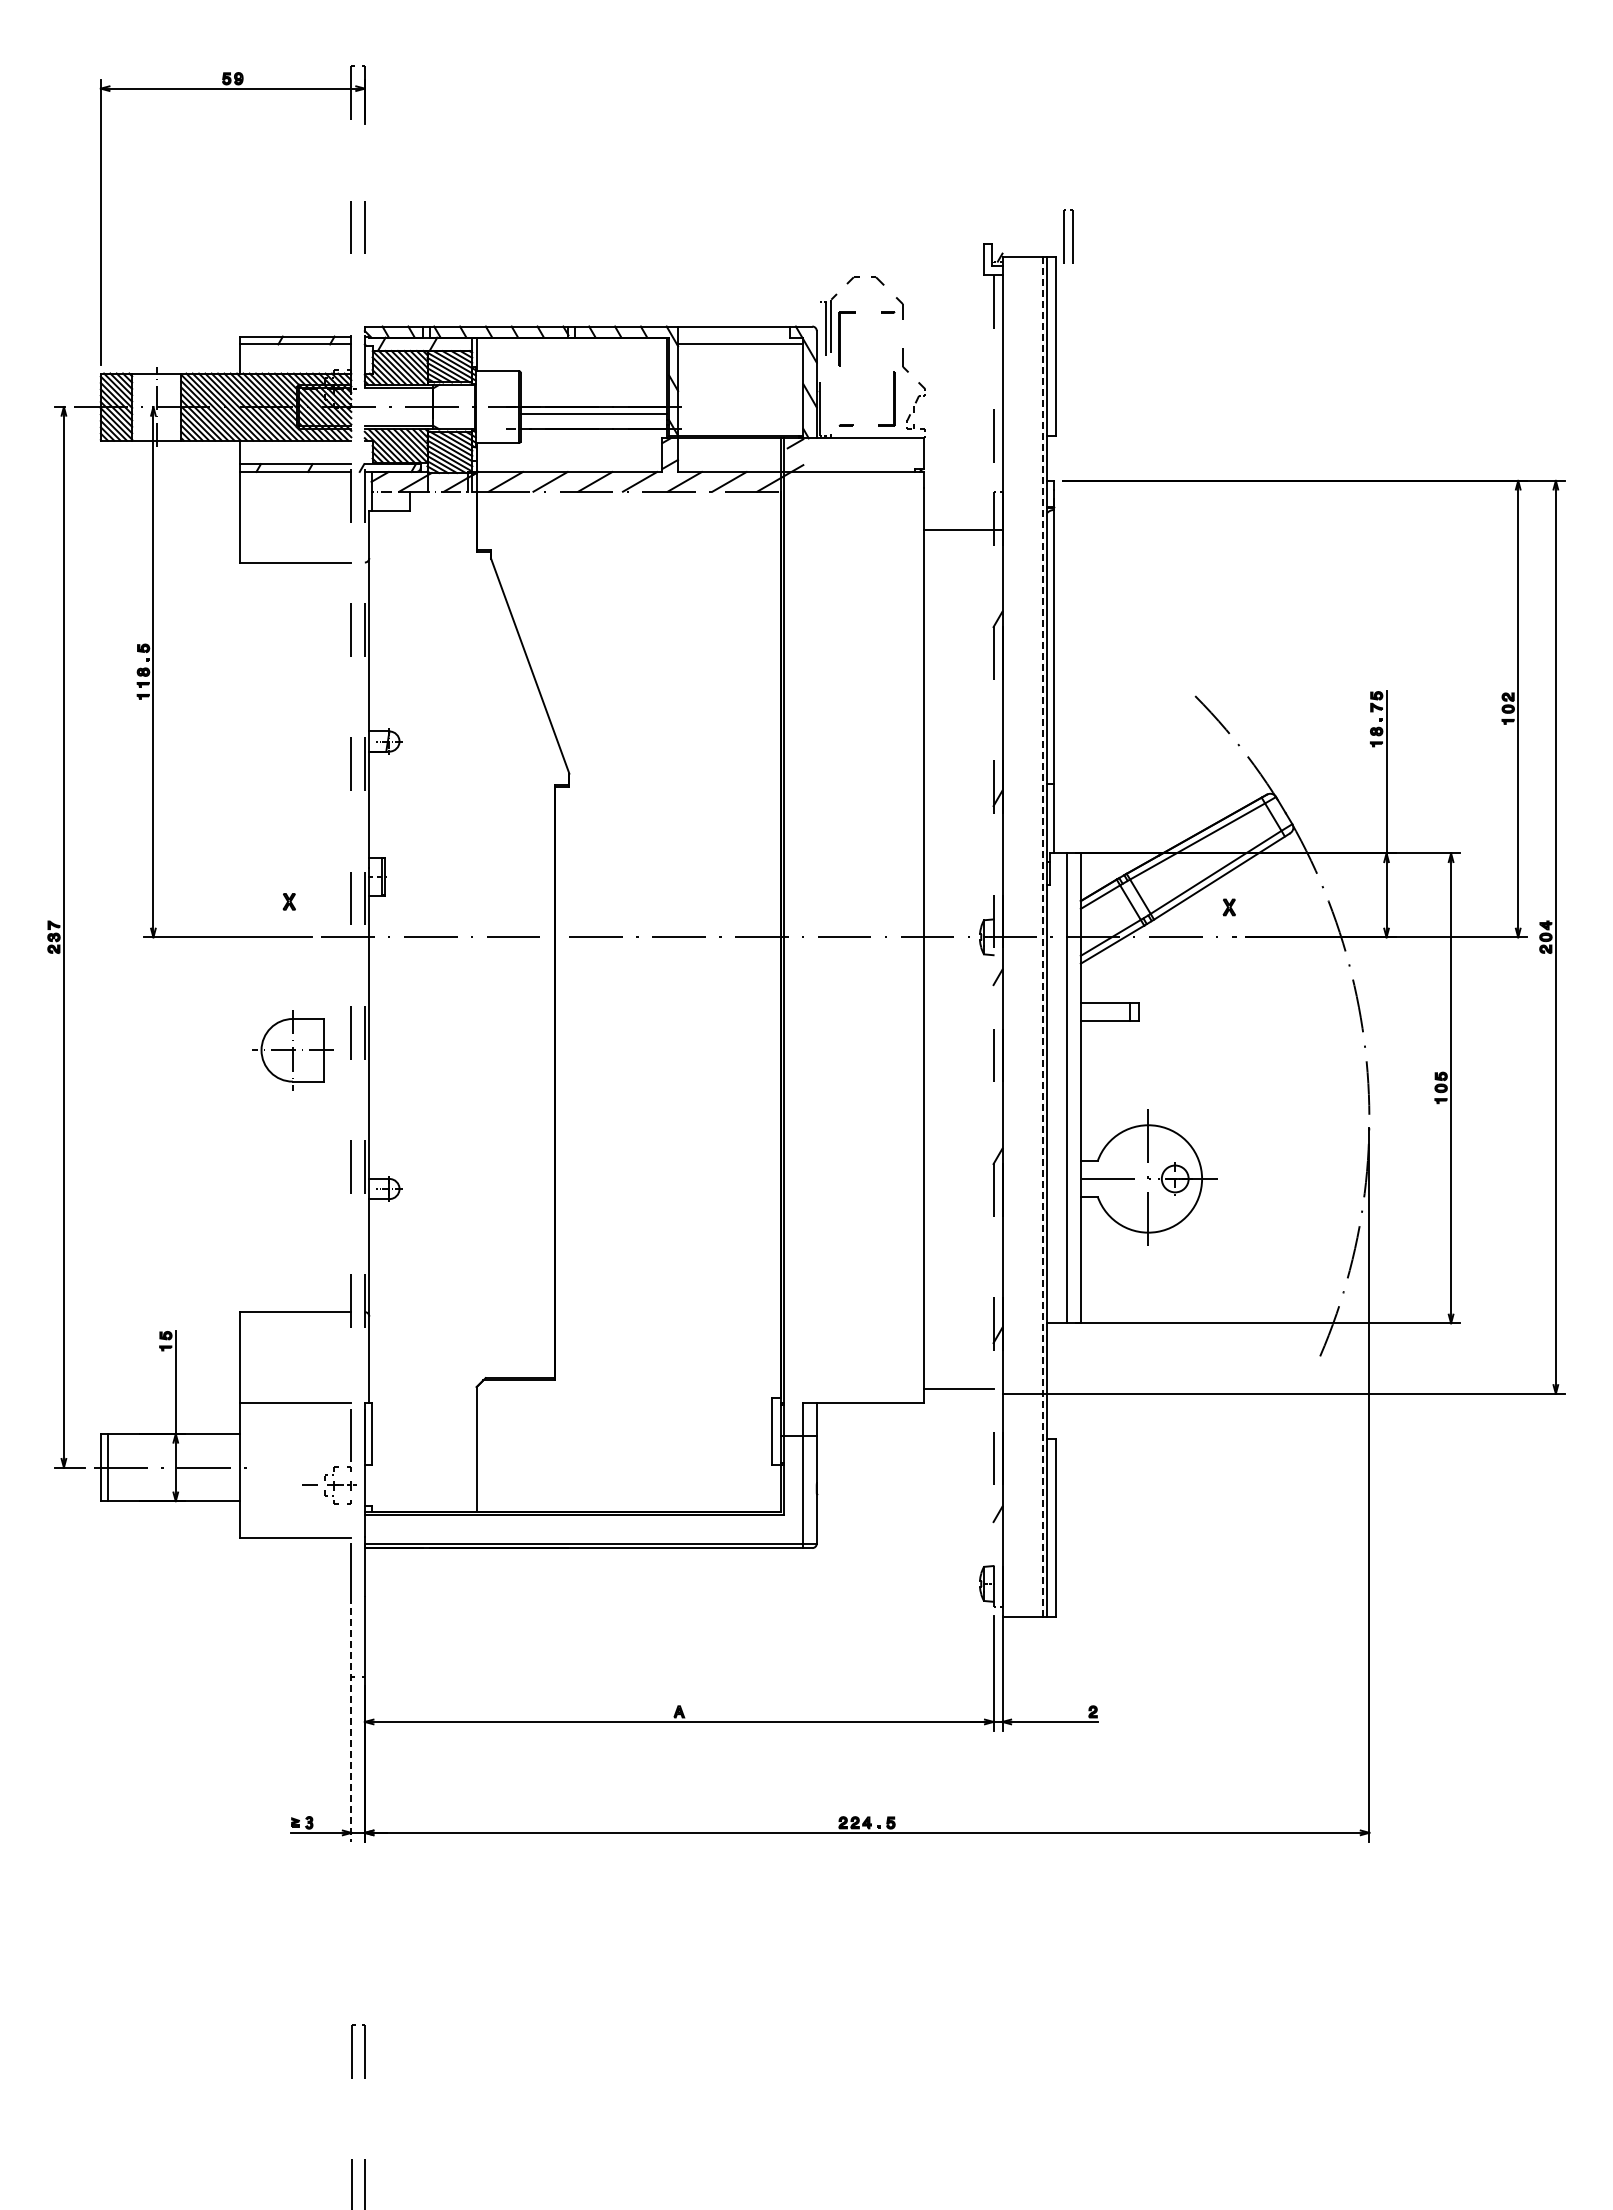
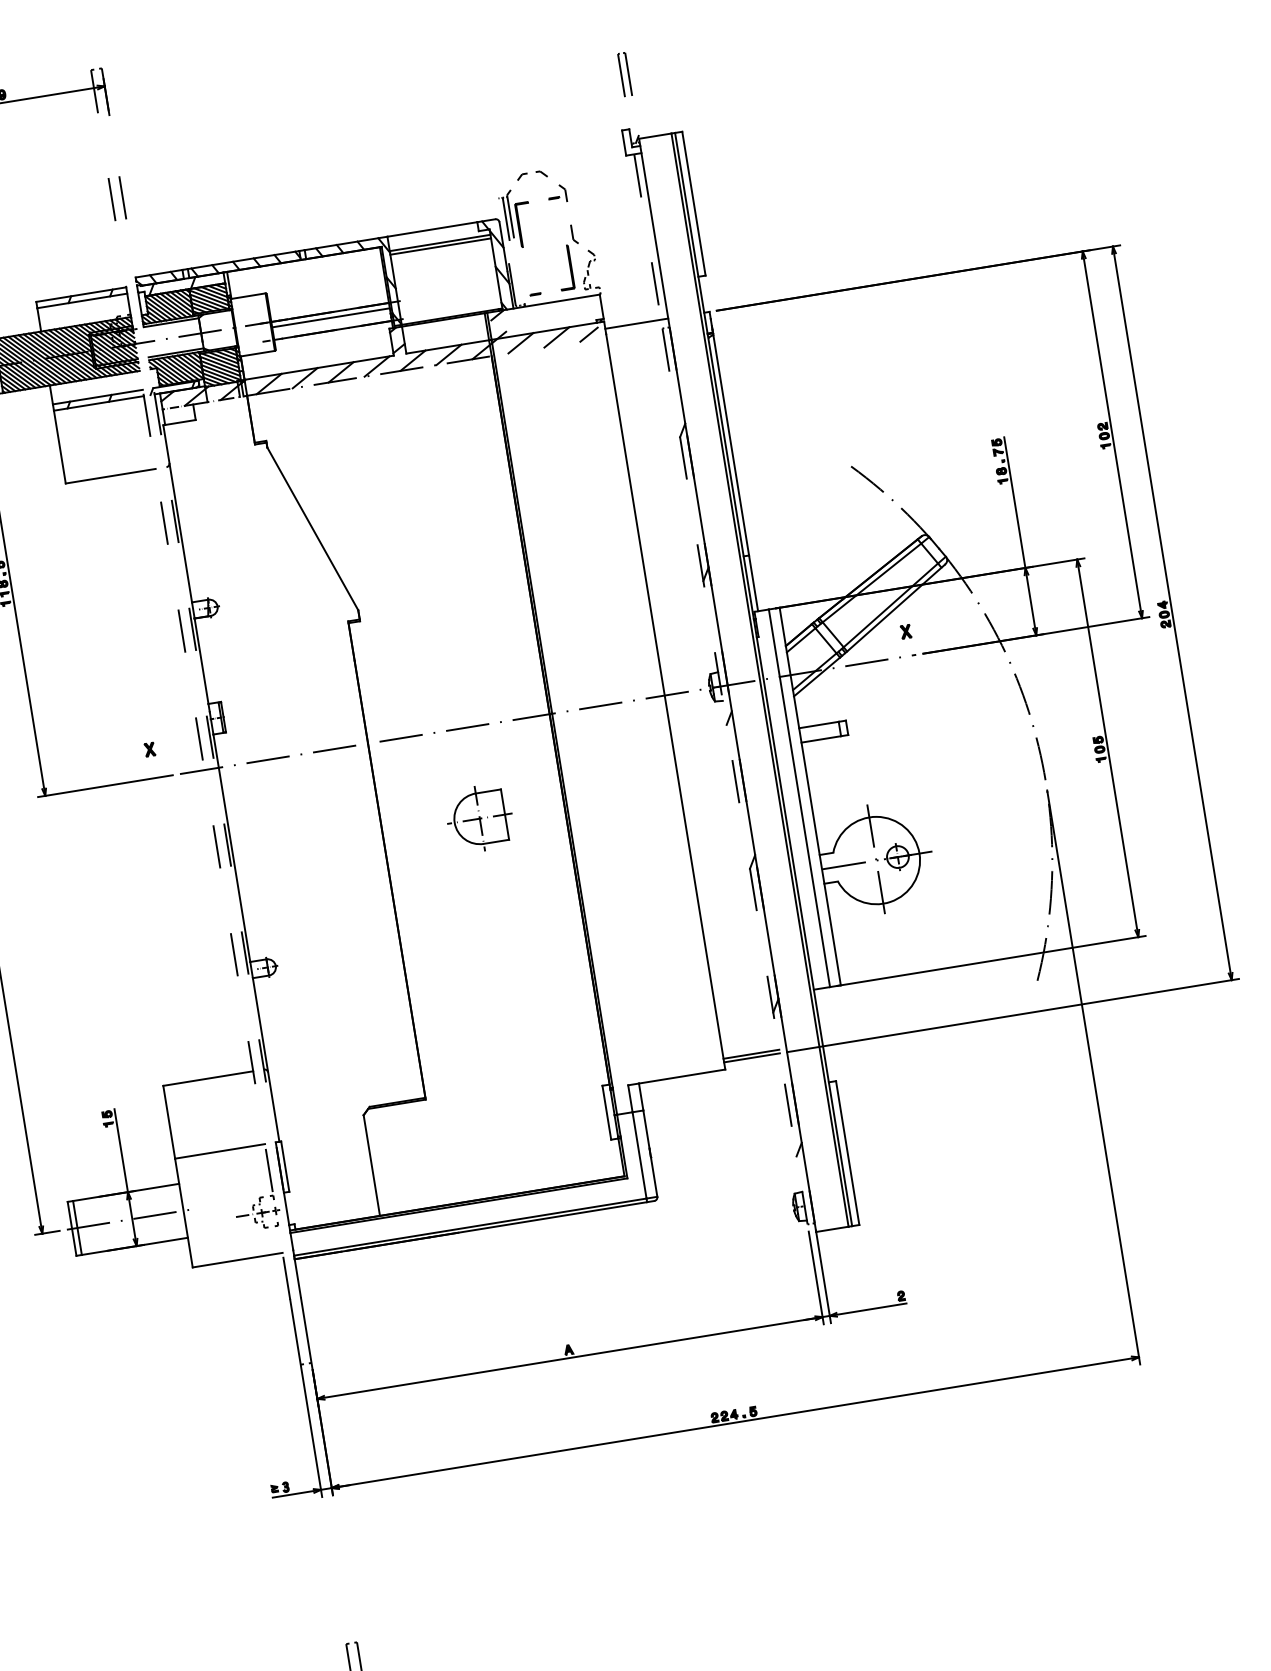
part: (1068, 236) -> (625, 74), moved
line: (740, 348) -> (440, 246), added
line: (818, 481) -> (520, 343), added
line: (863, 481) -> (556, 337), added
line: (903, 484) -> (589, 334), added
line: (963, 529) -> (636, 323), moved
line: (1042, 936) -> (759, 679), dashed -> solid
part: (292, 1050) -> (479, 818), moved
line: (958, 1393) -> (751, 1057), added
line: (351, 1719) -> (306, 1398), dashed -> solid

